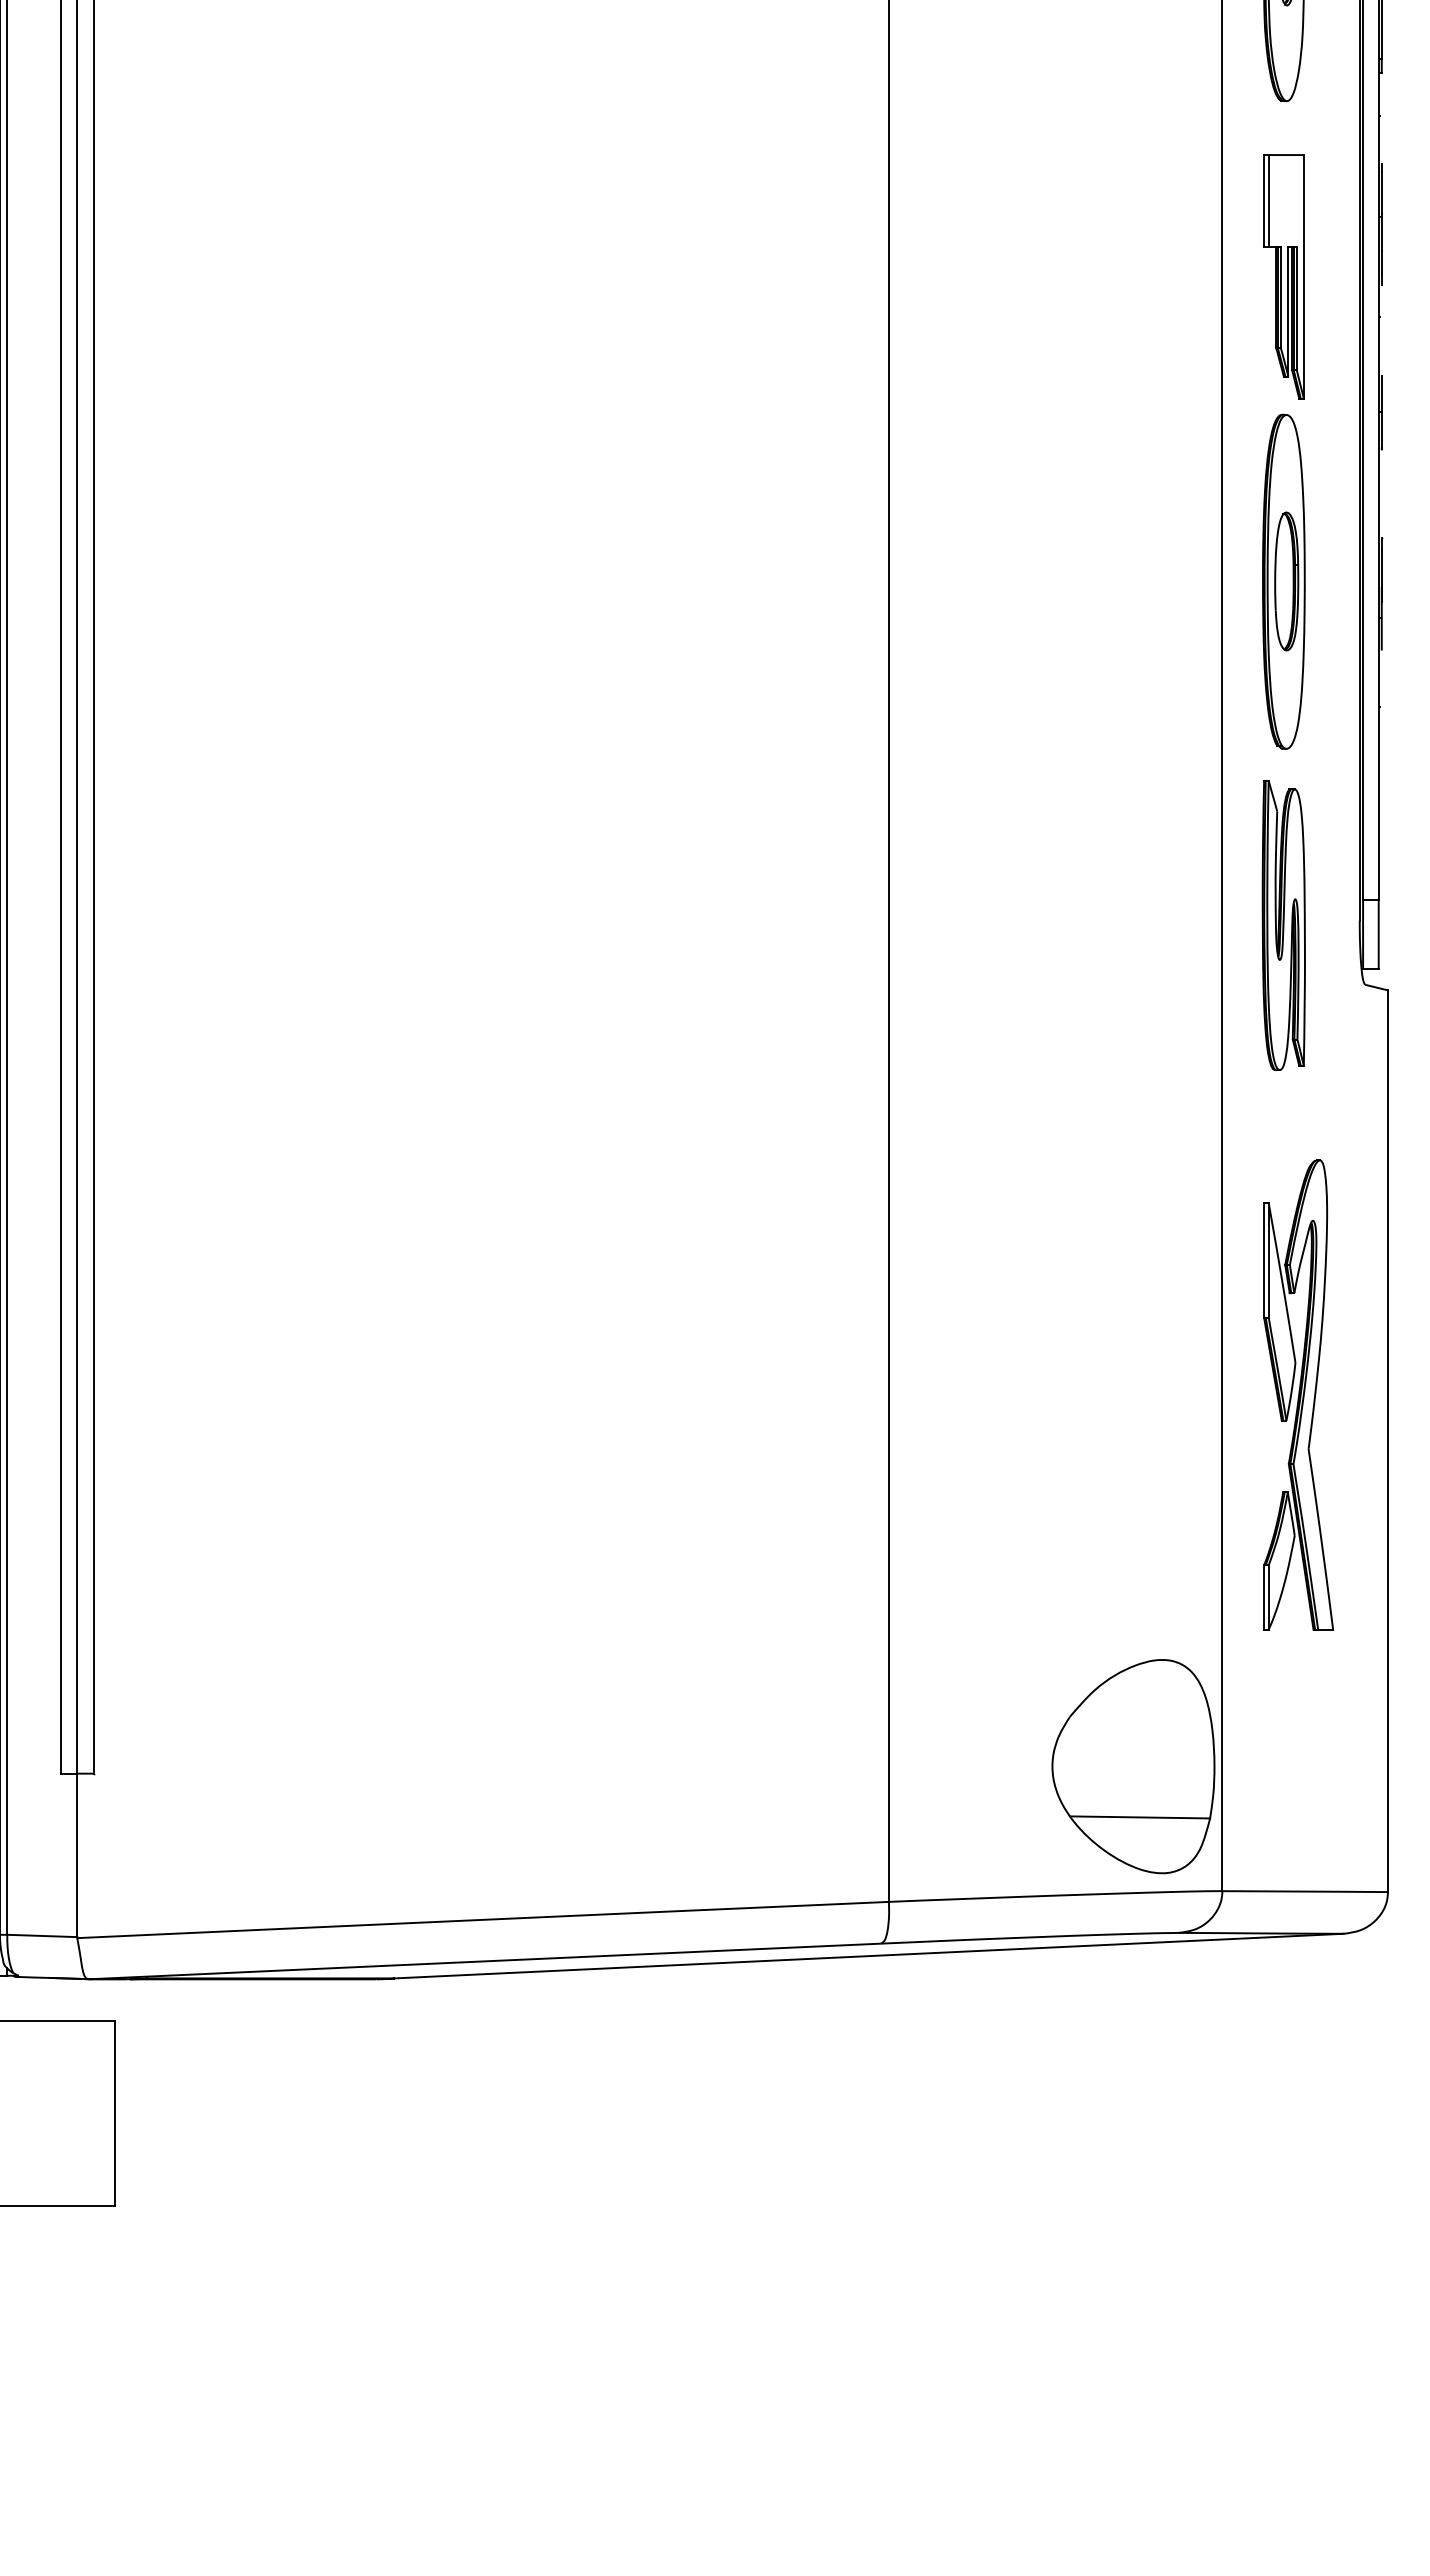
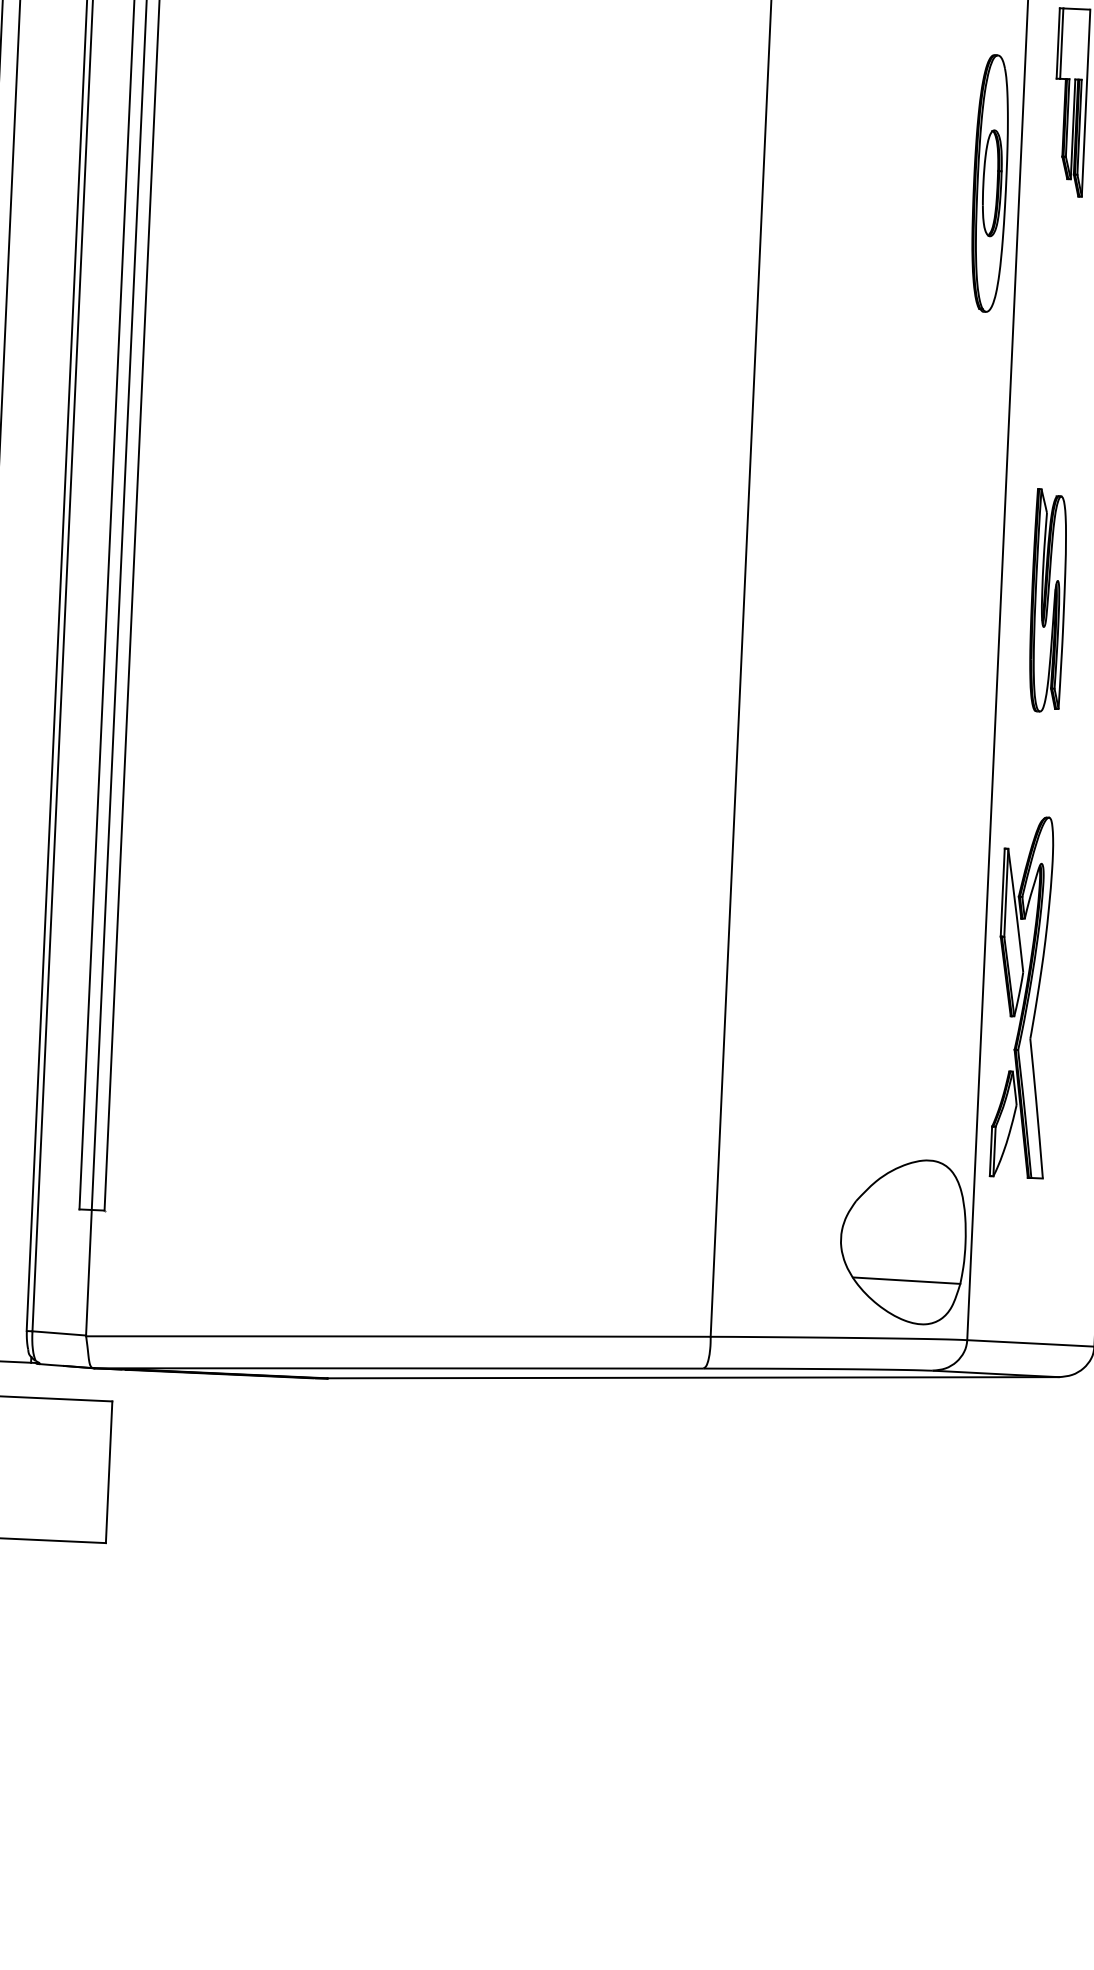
part: (1283, 581) -> (989, 183), moved
part: (1298, 1394) -> (1024, 996), moved

